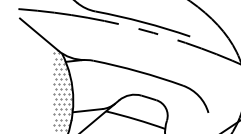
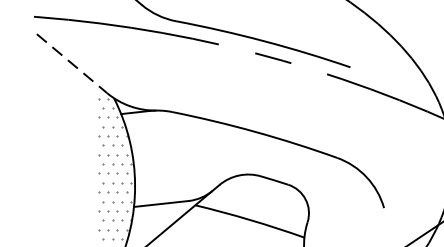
line: (39, 34) -> (72, 63), solid -> dashed

